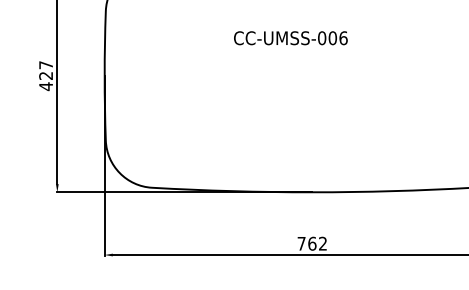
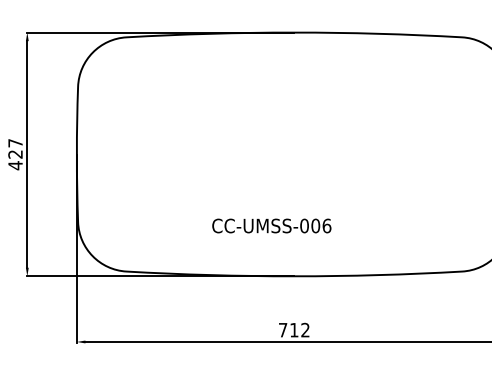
text: (290, 37) -> (271, 225), moved
text: (312, 243) -> (294, 329), 762 -> 712

